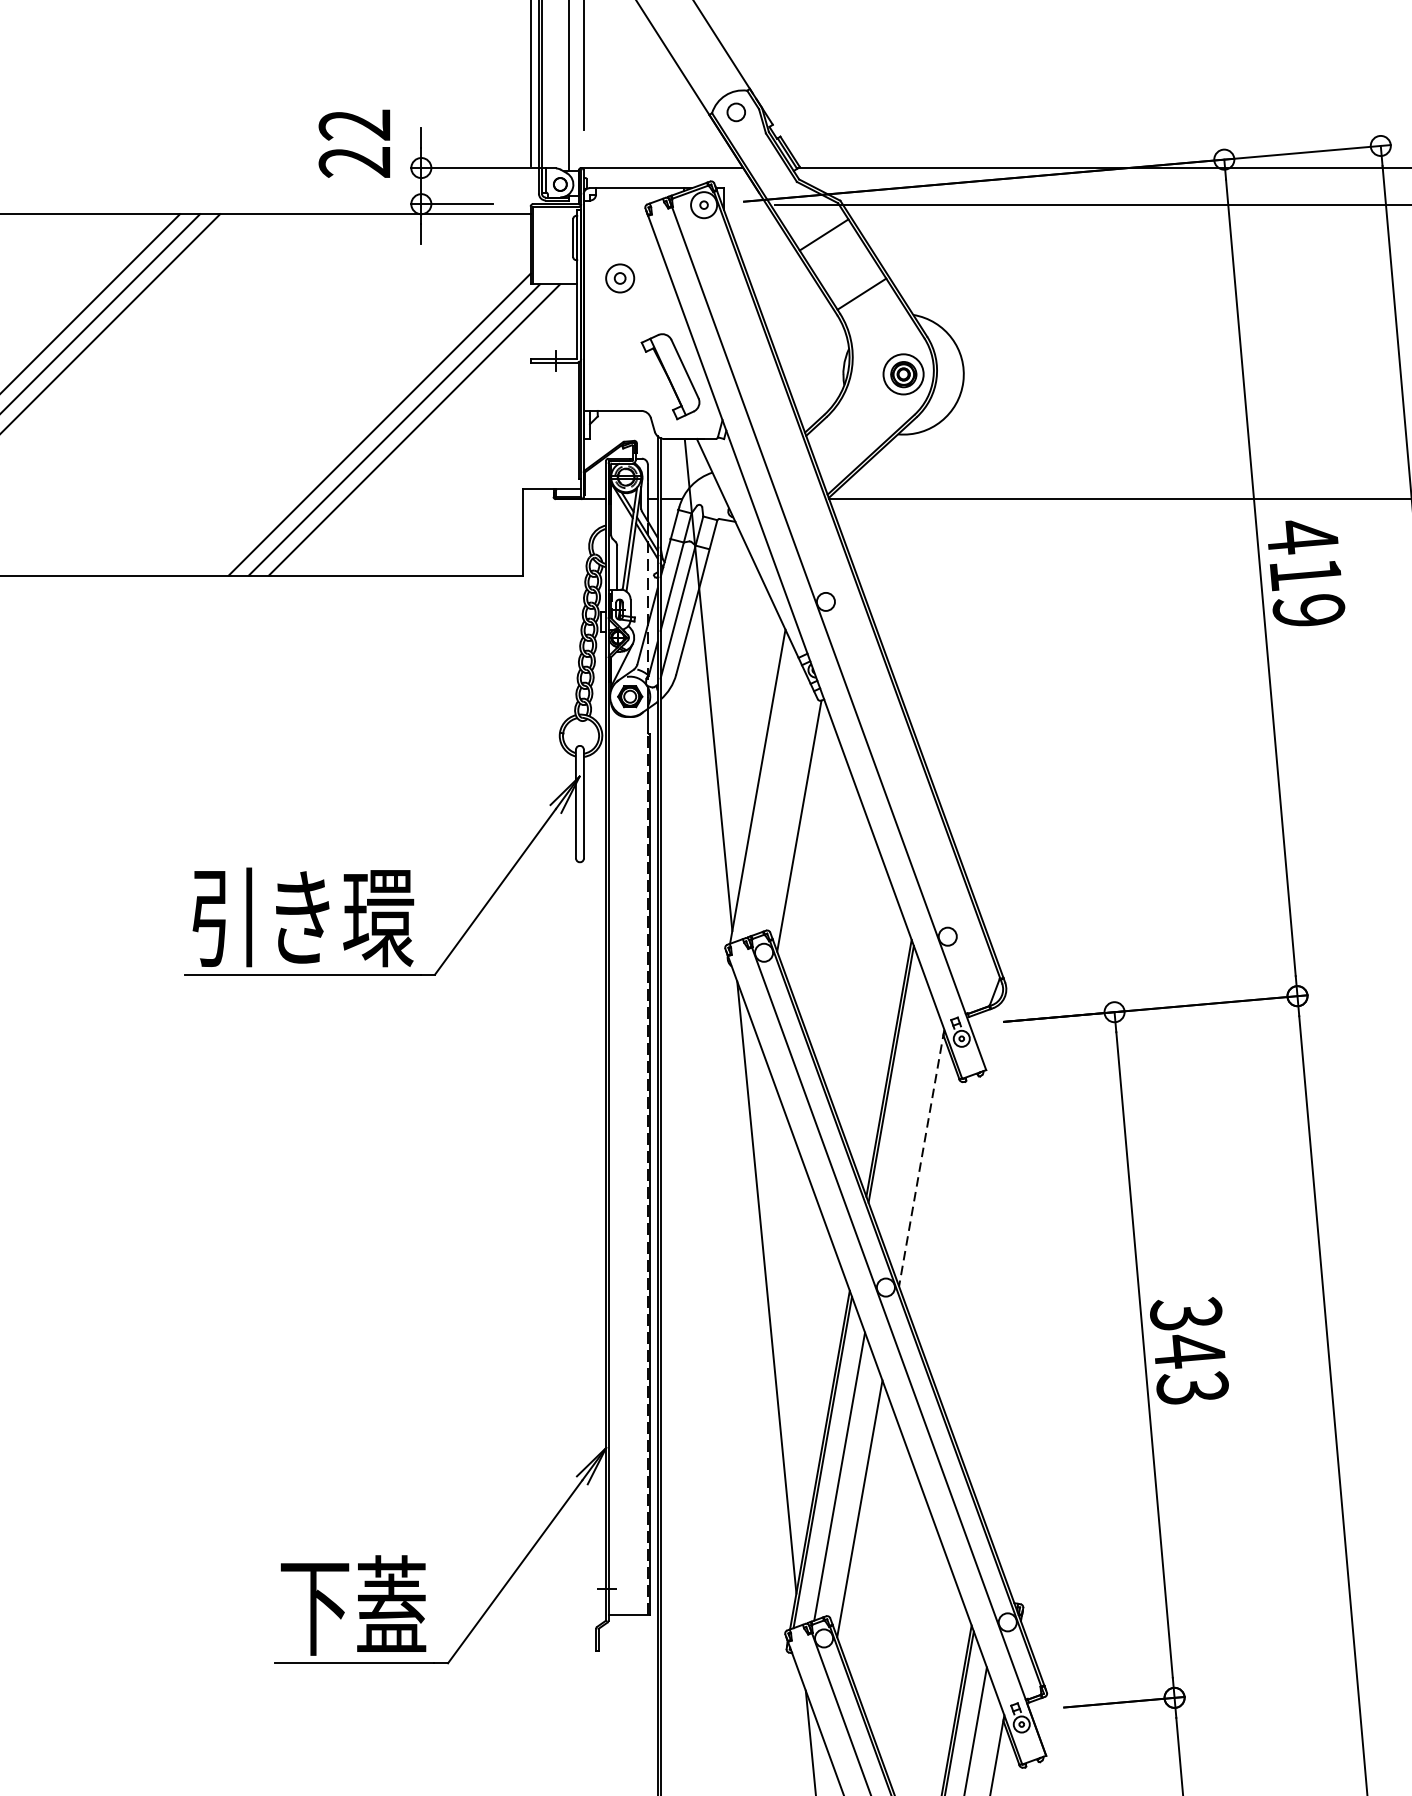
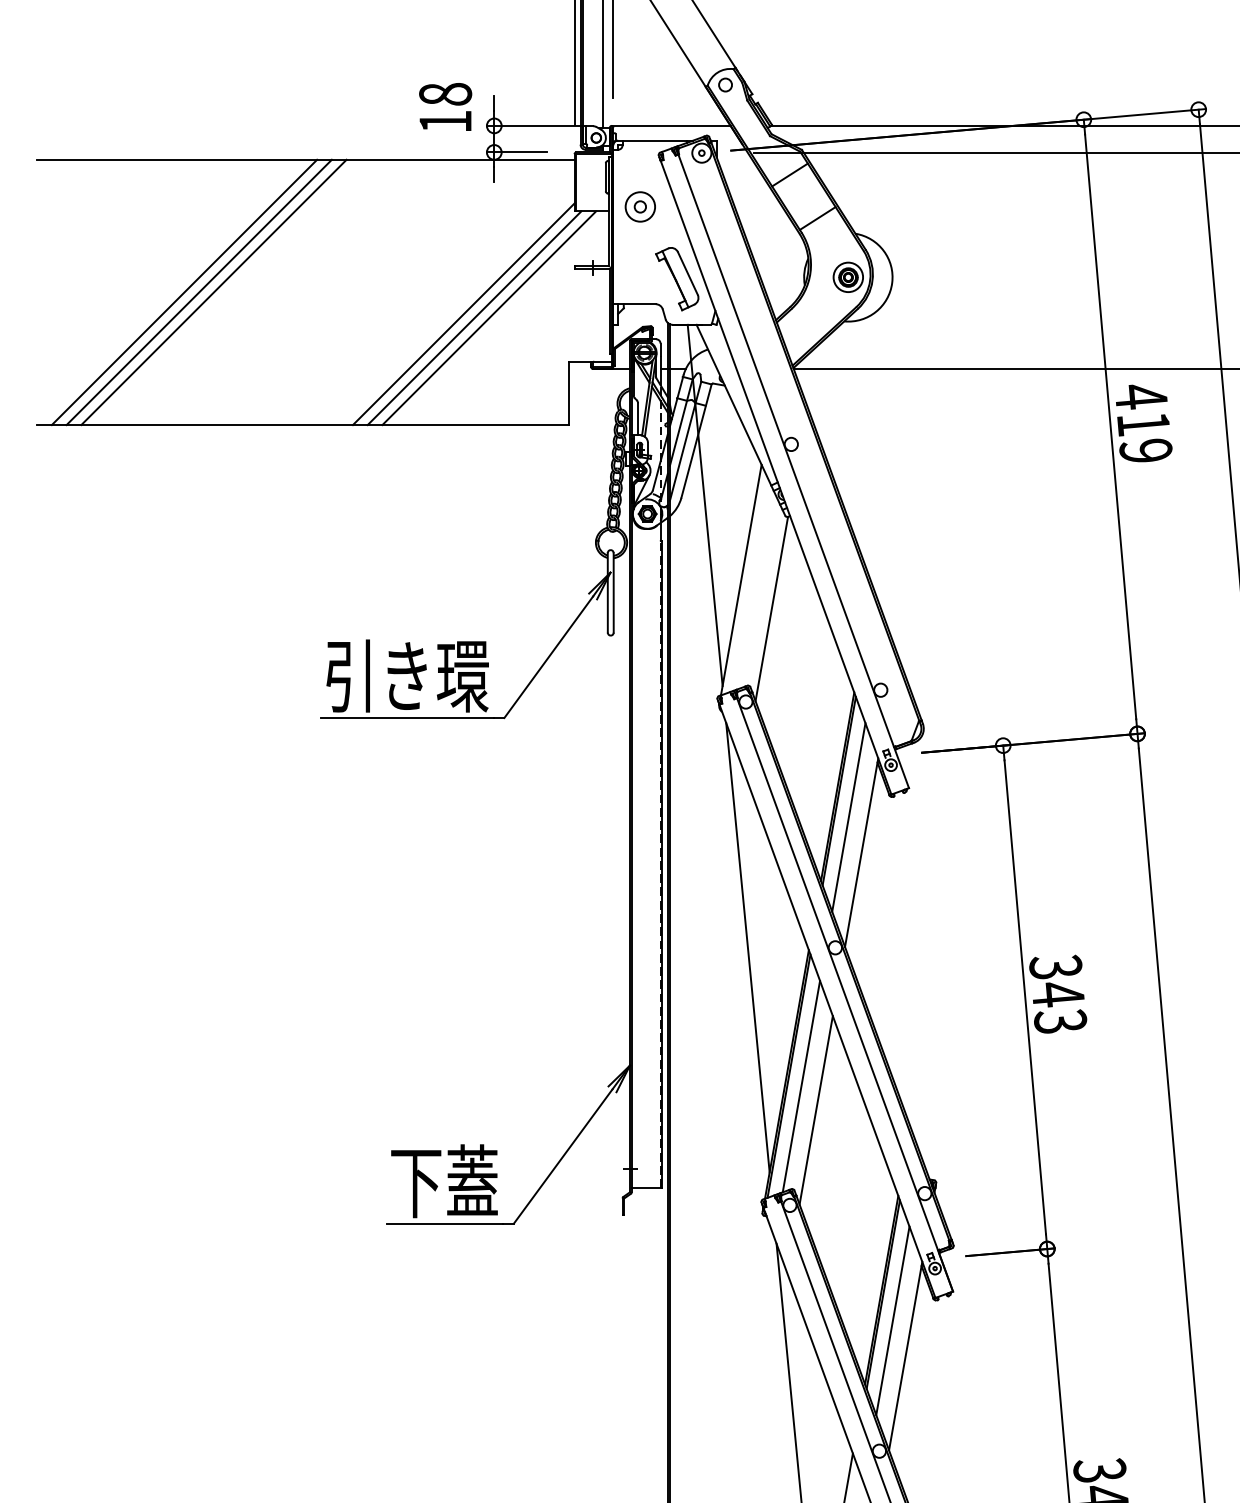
text: (354, 144) -> (445, 108), 22 -> 18
part: (619, 277) -> (639, 206), size x1.43
line: (903, 1110) -> (848, 817), added
line: (921, 1157) -> (861, 852), dashed -> solid

